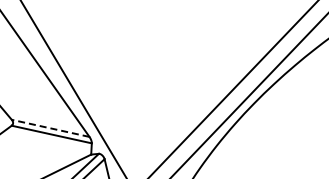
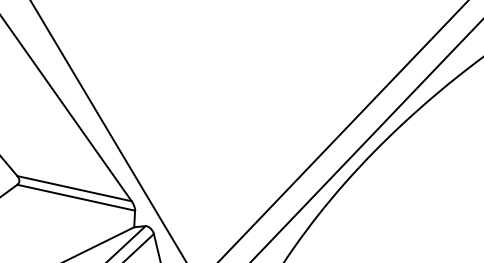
line: (50, 128) -> (74, 188), dashed -> solid

